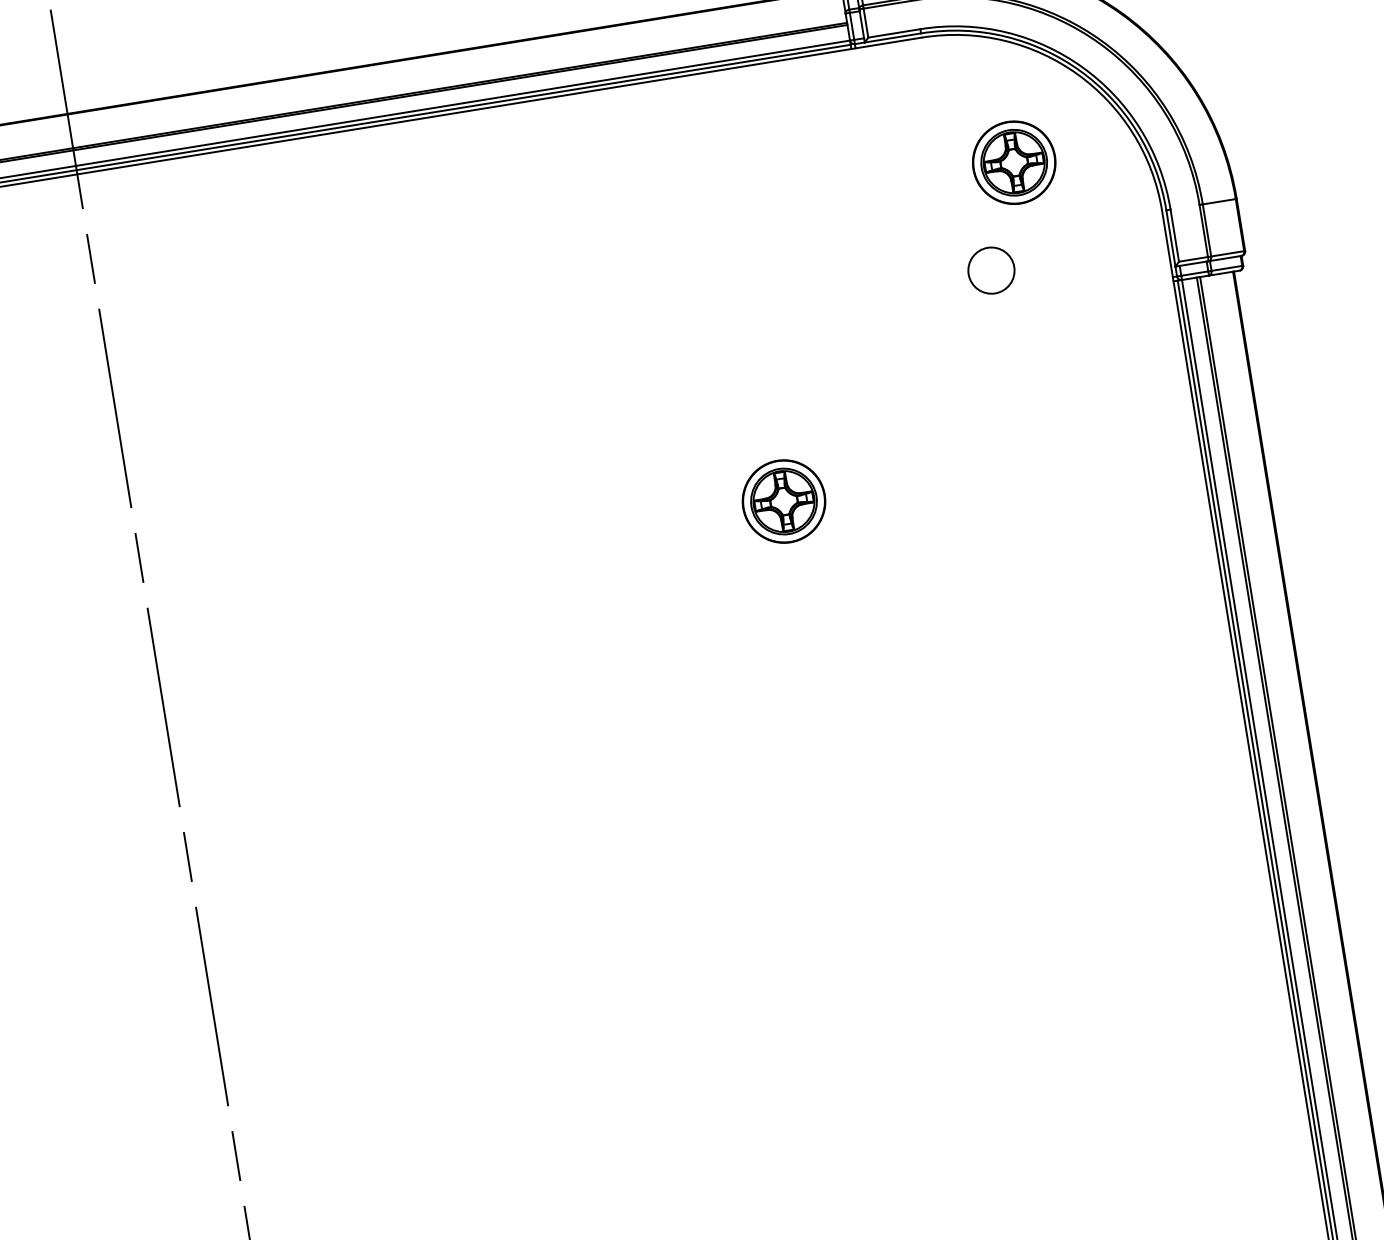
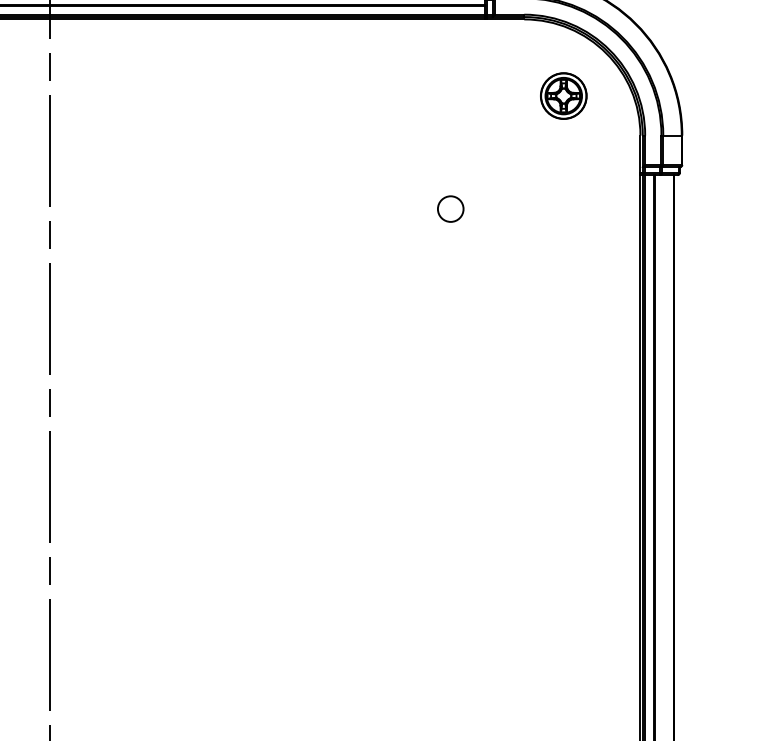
circle: (990, 269) -> (450, 208), moved
part: (783, 500) -> (407, 260), removed

